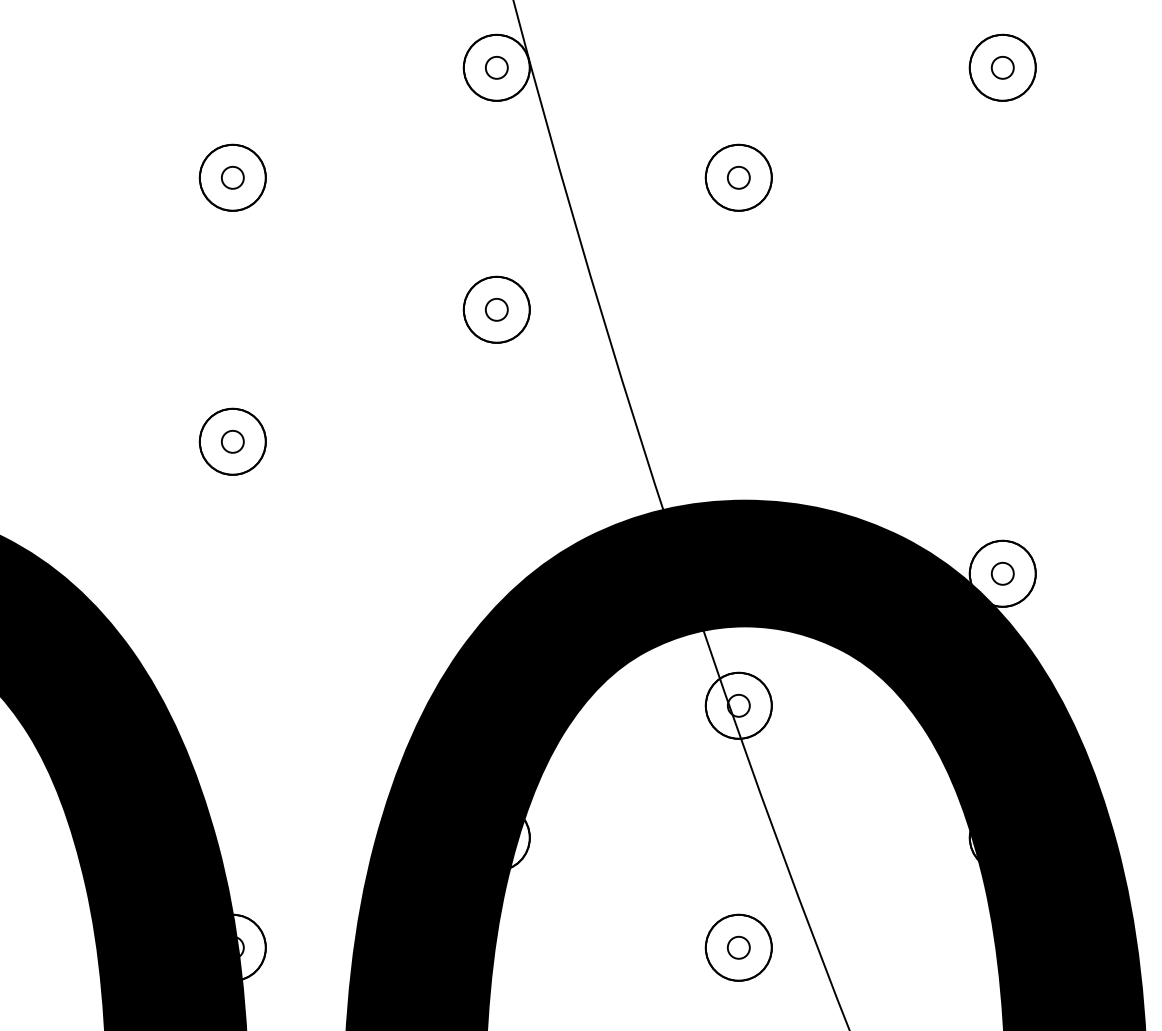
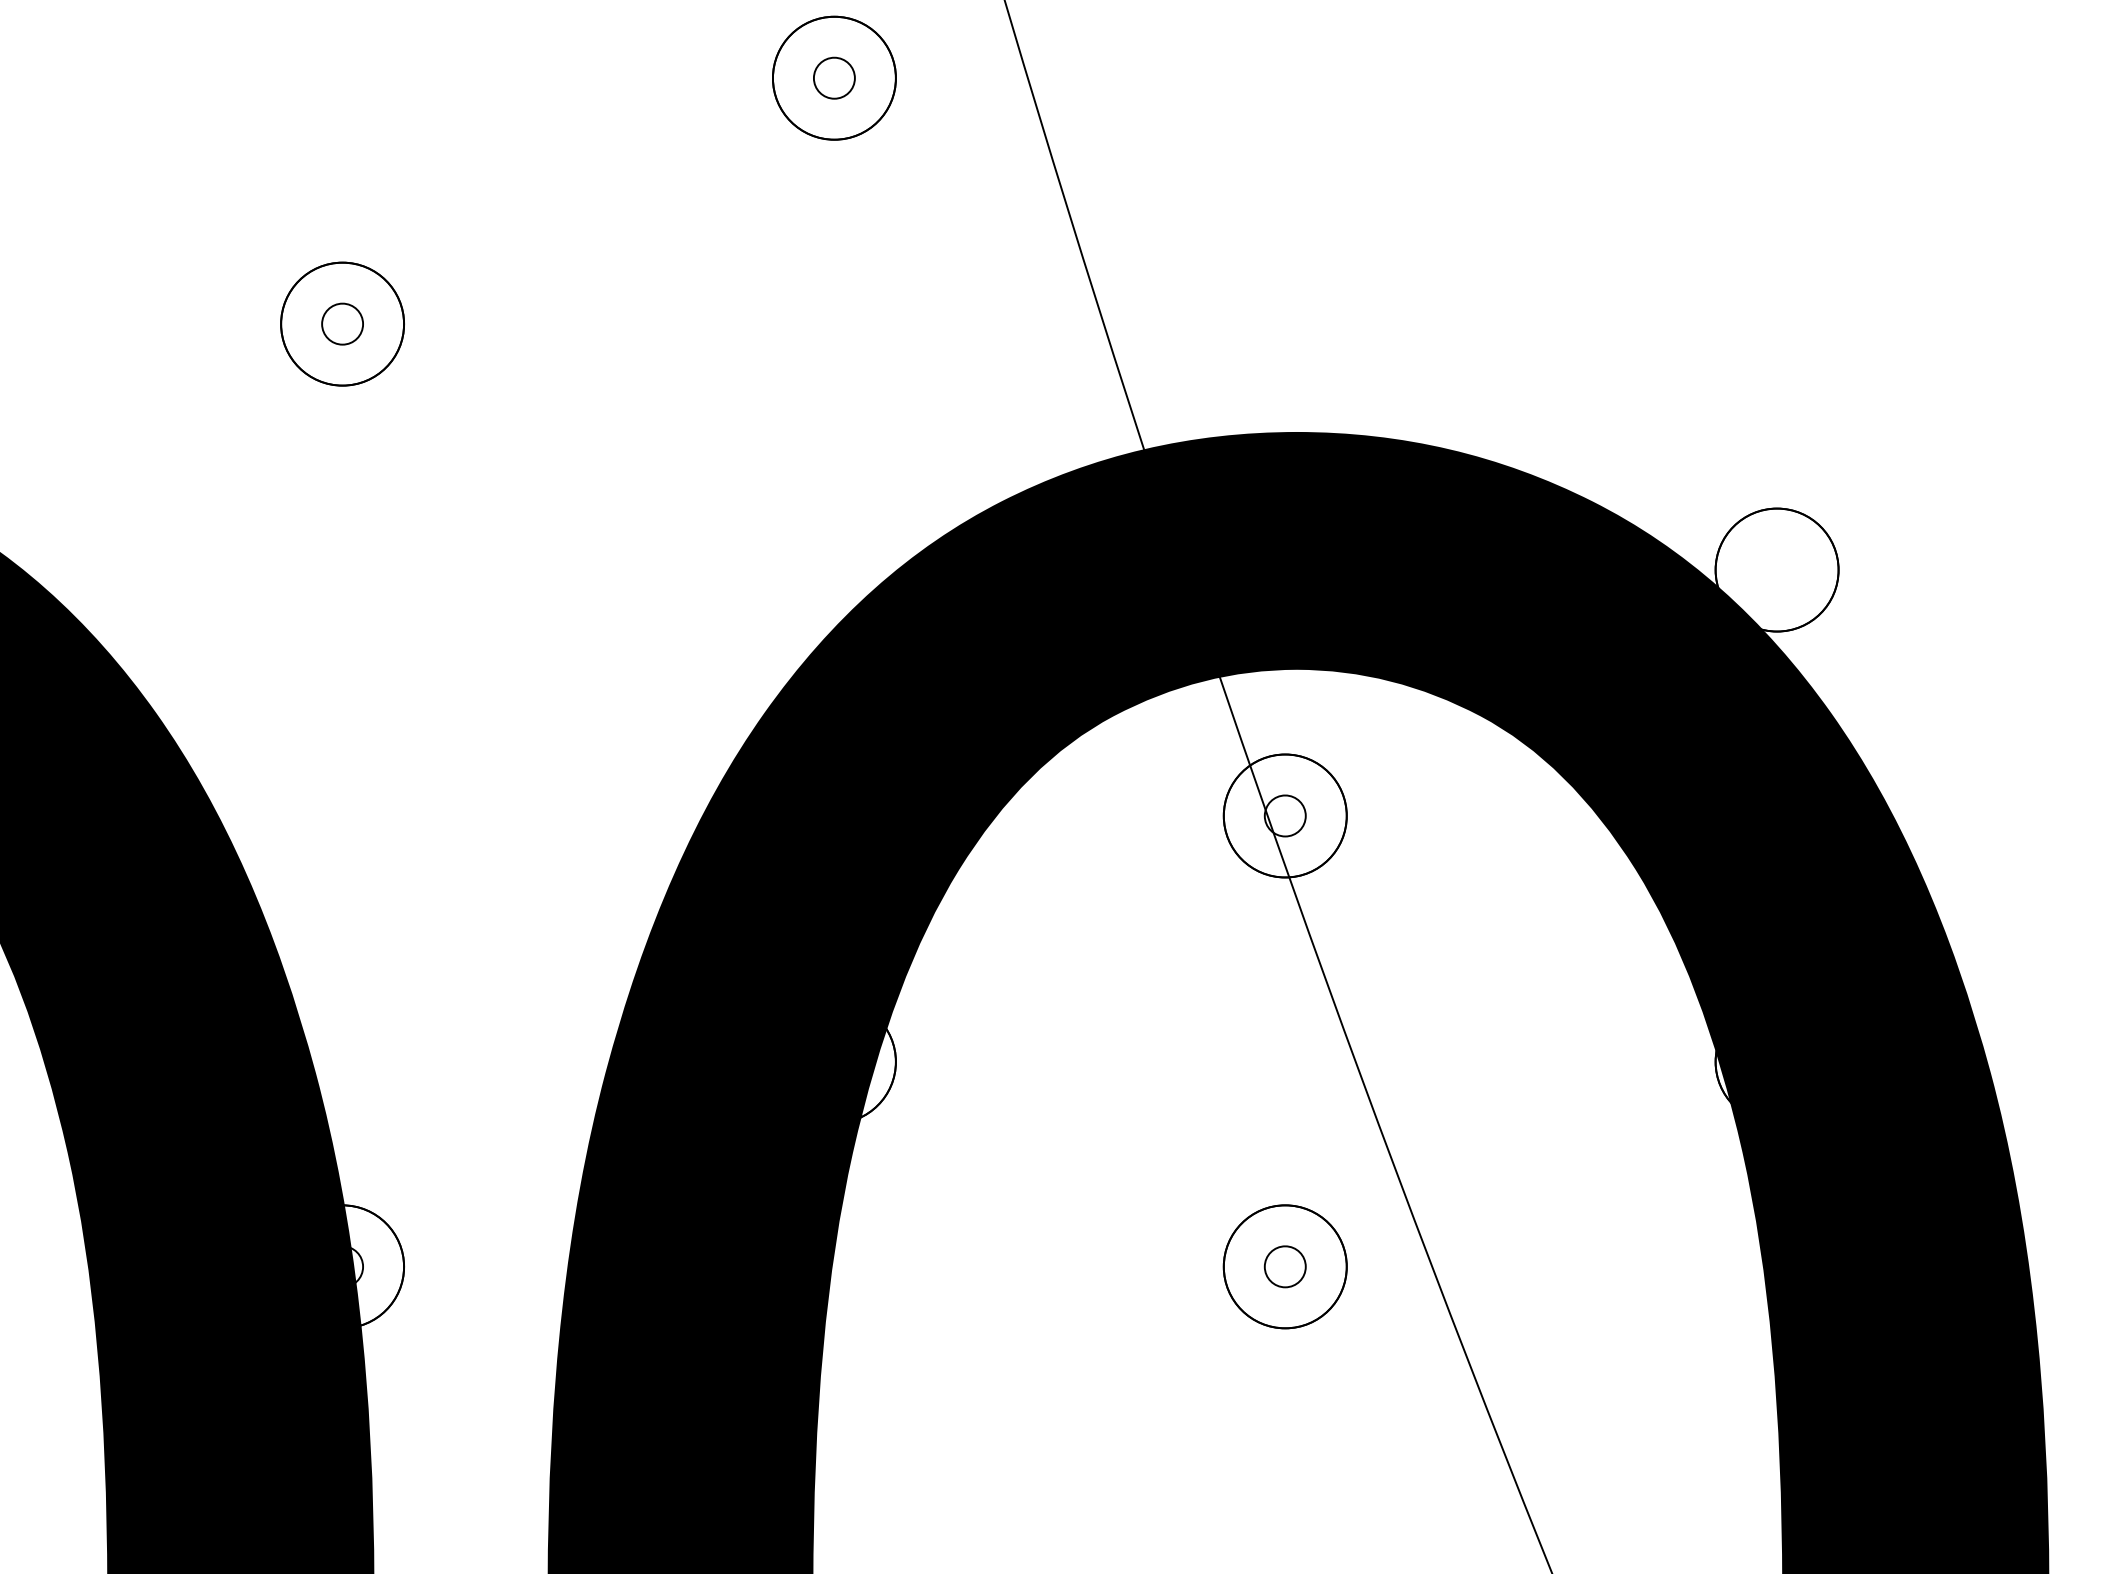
part: (1002, 573) -> (1776, 569), removed

